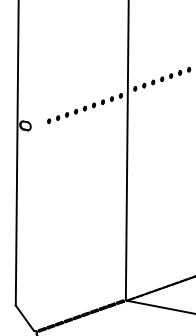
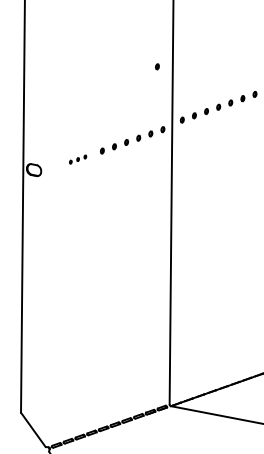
part: (116, 49) -> (157, 66), added
part: (57, 118) -> (77, 159), size x0.6

